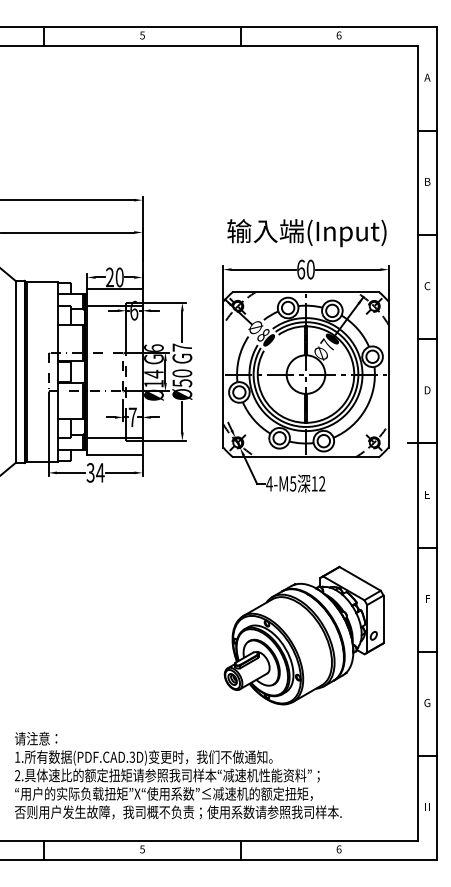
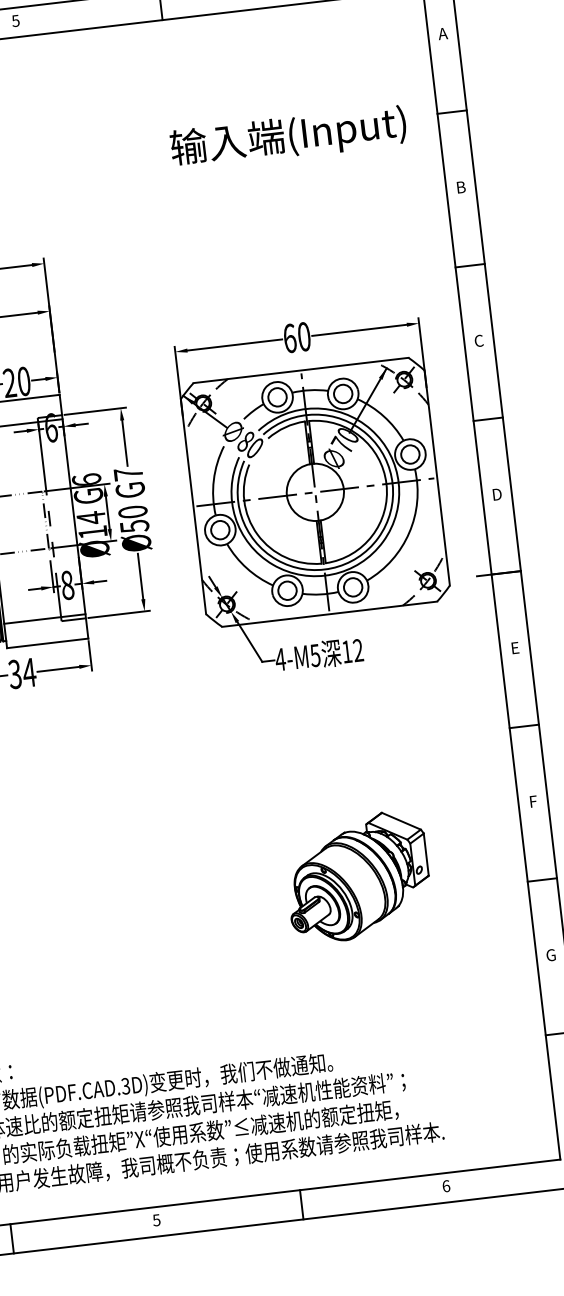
text: (306, 233) -> (287, 138), moved
text: (132, 417) -> (67, 585), 7 -> 8
part: (303, 635) -> (356, 877), size x0.6

